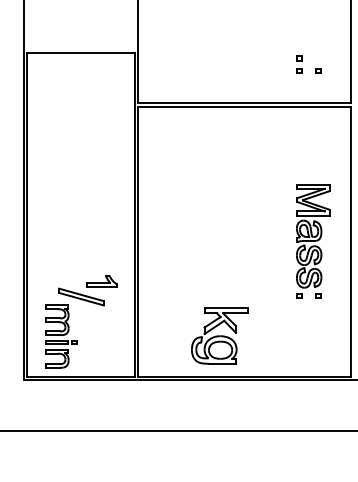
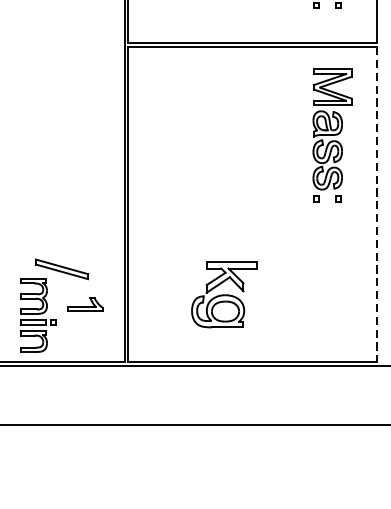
part: (313, 241) -> (332, 135), moved
line: (351, 242) -> (377, 205), solid -> dashed
part: (101, 281) -> (85, 304), moved
part: (219, 335) -> (224, 294), moved

